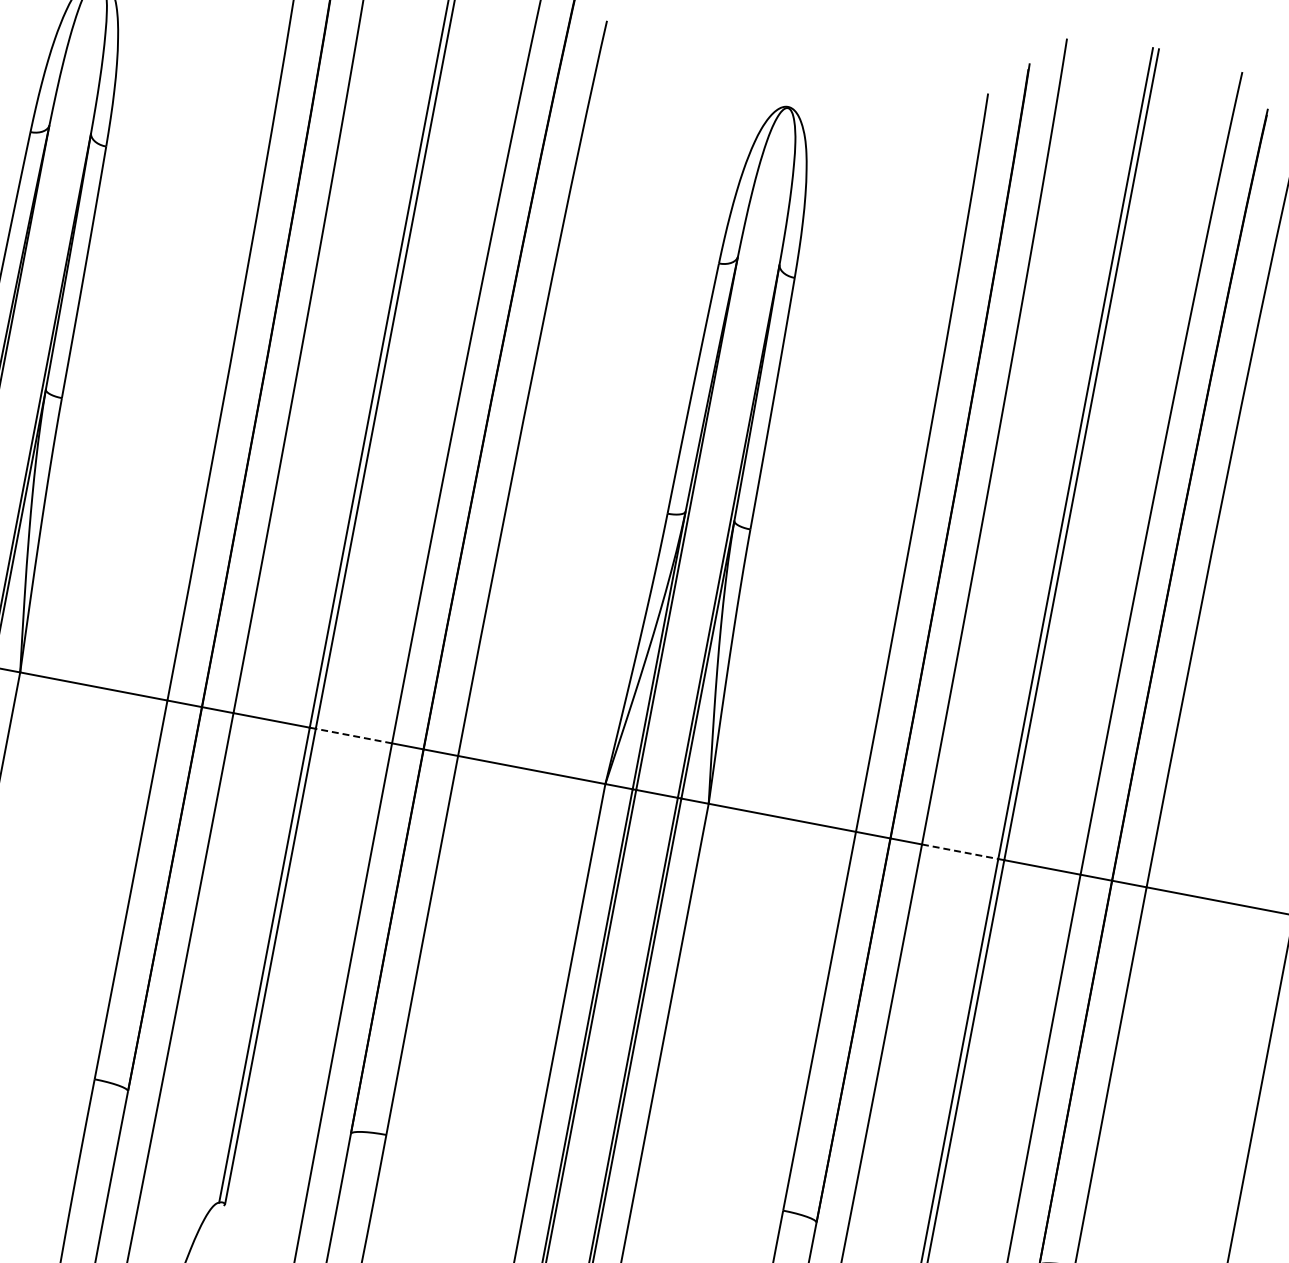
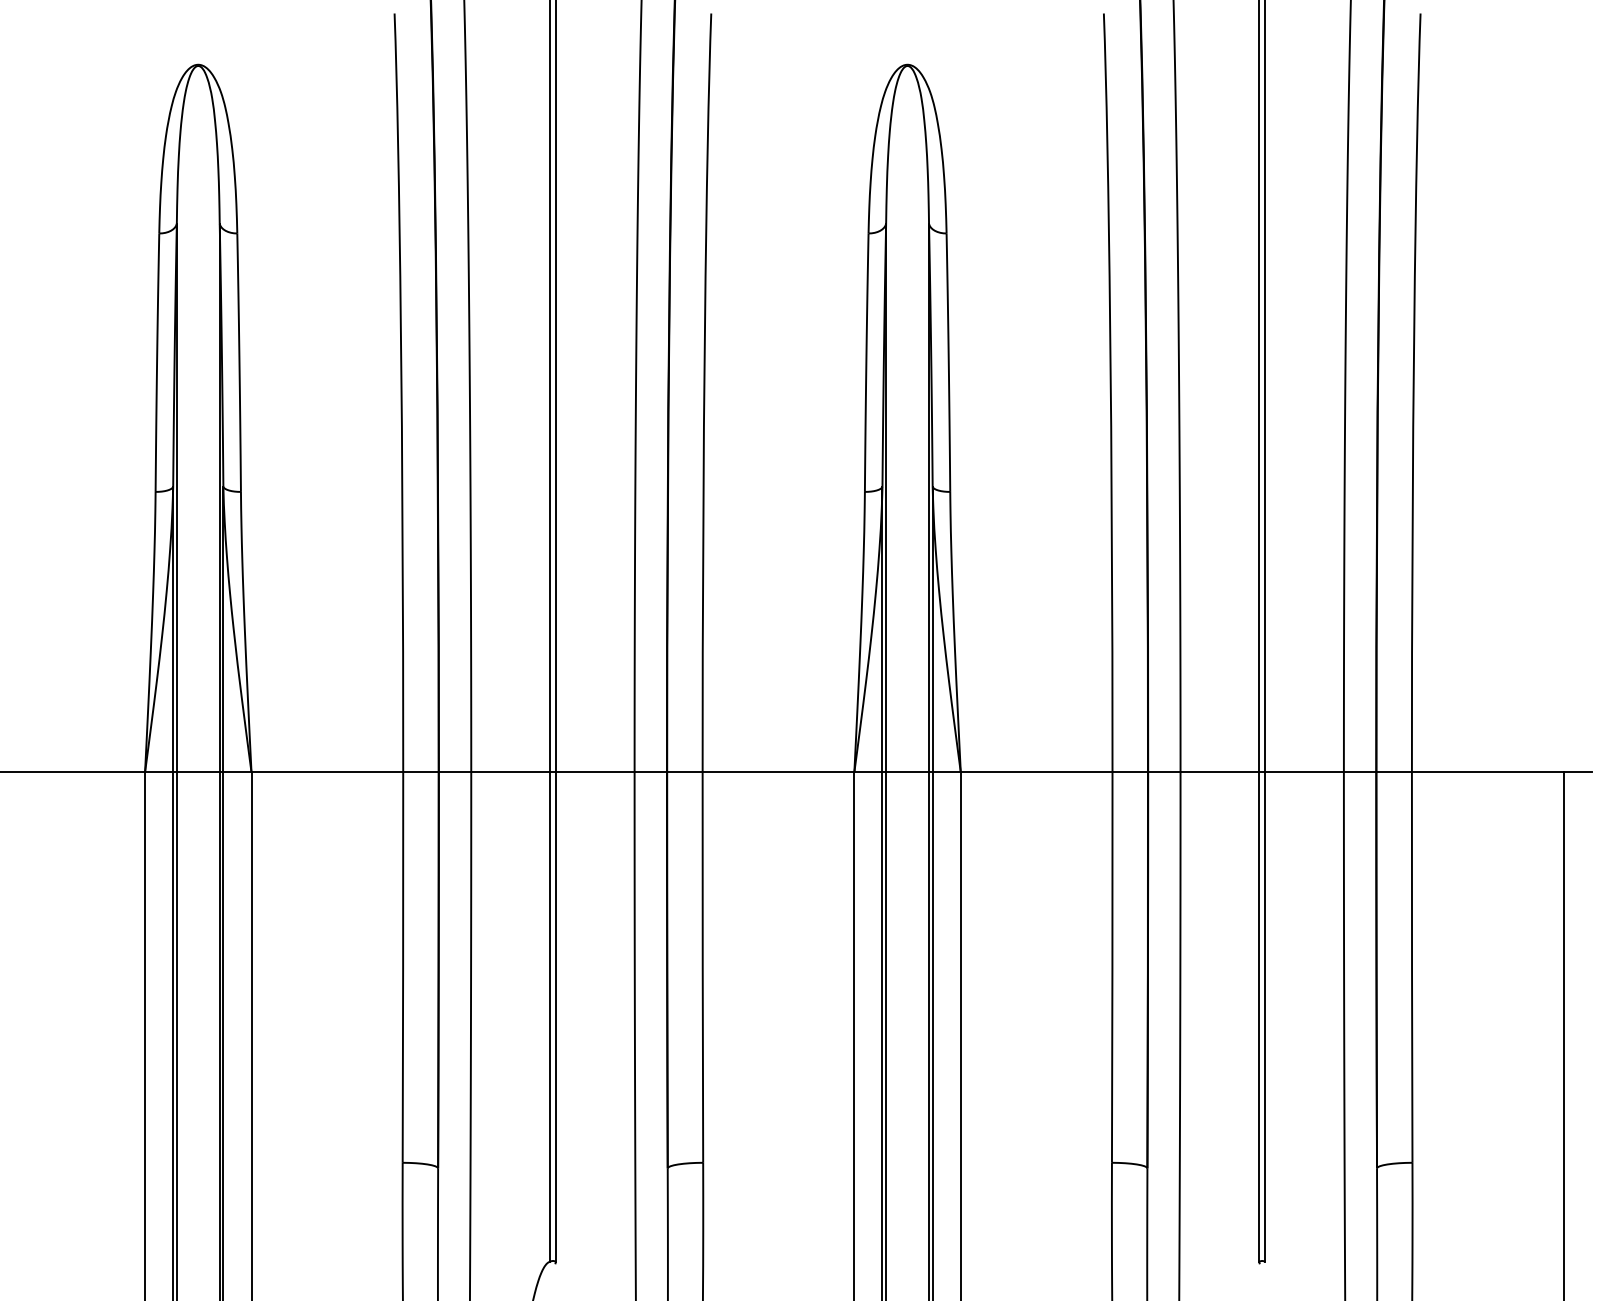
line: (353, 735) -> (594, 772), dashed -> solid
line: (960, 851) -> (1220, 772), dashed -> solid

